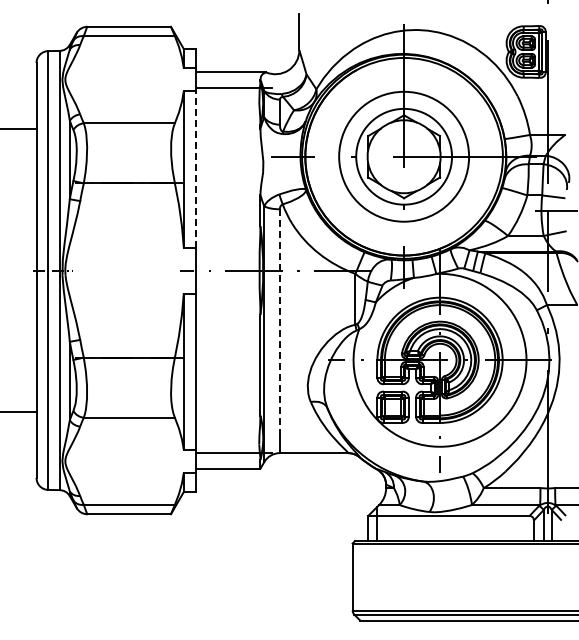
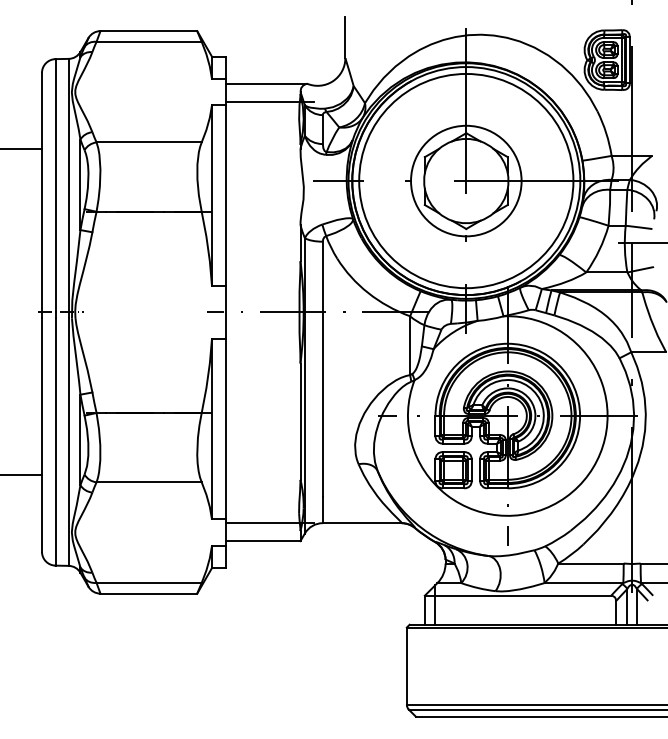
circle: (403, 156) -> (465, 180), size x1.43
line: (195, 168) -> (225, 194), dashed -> solid
line: (279, 320) -> (322, 370), dashed -> solid

